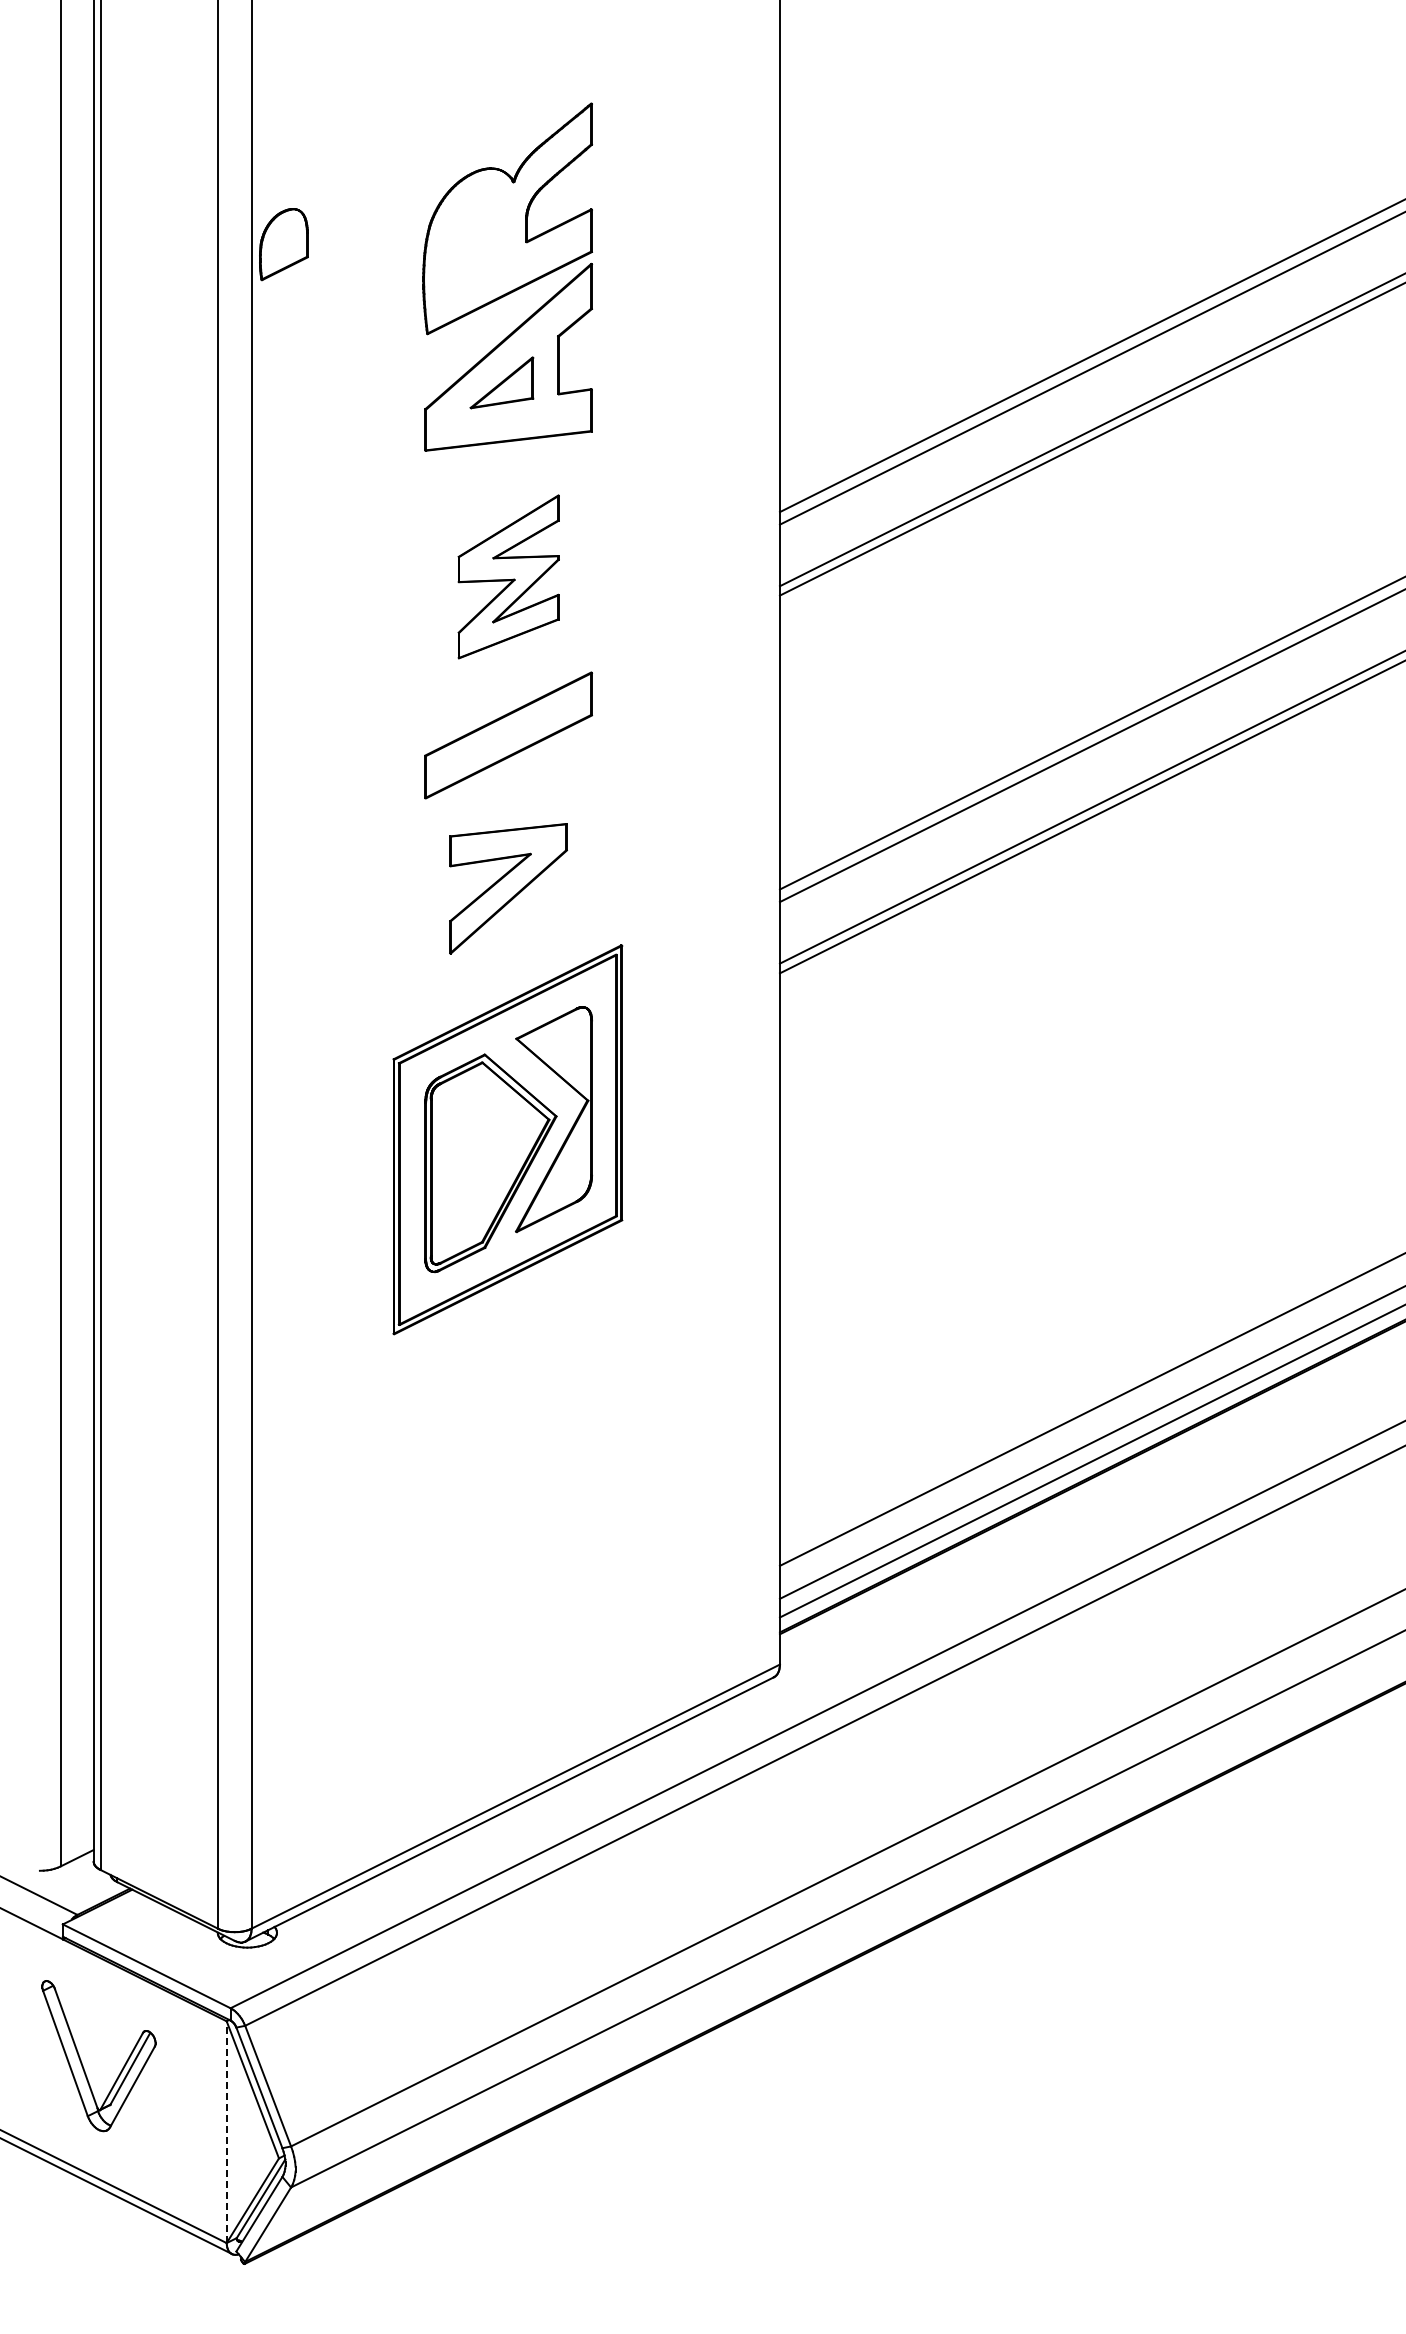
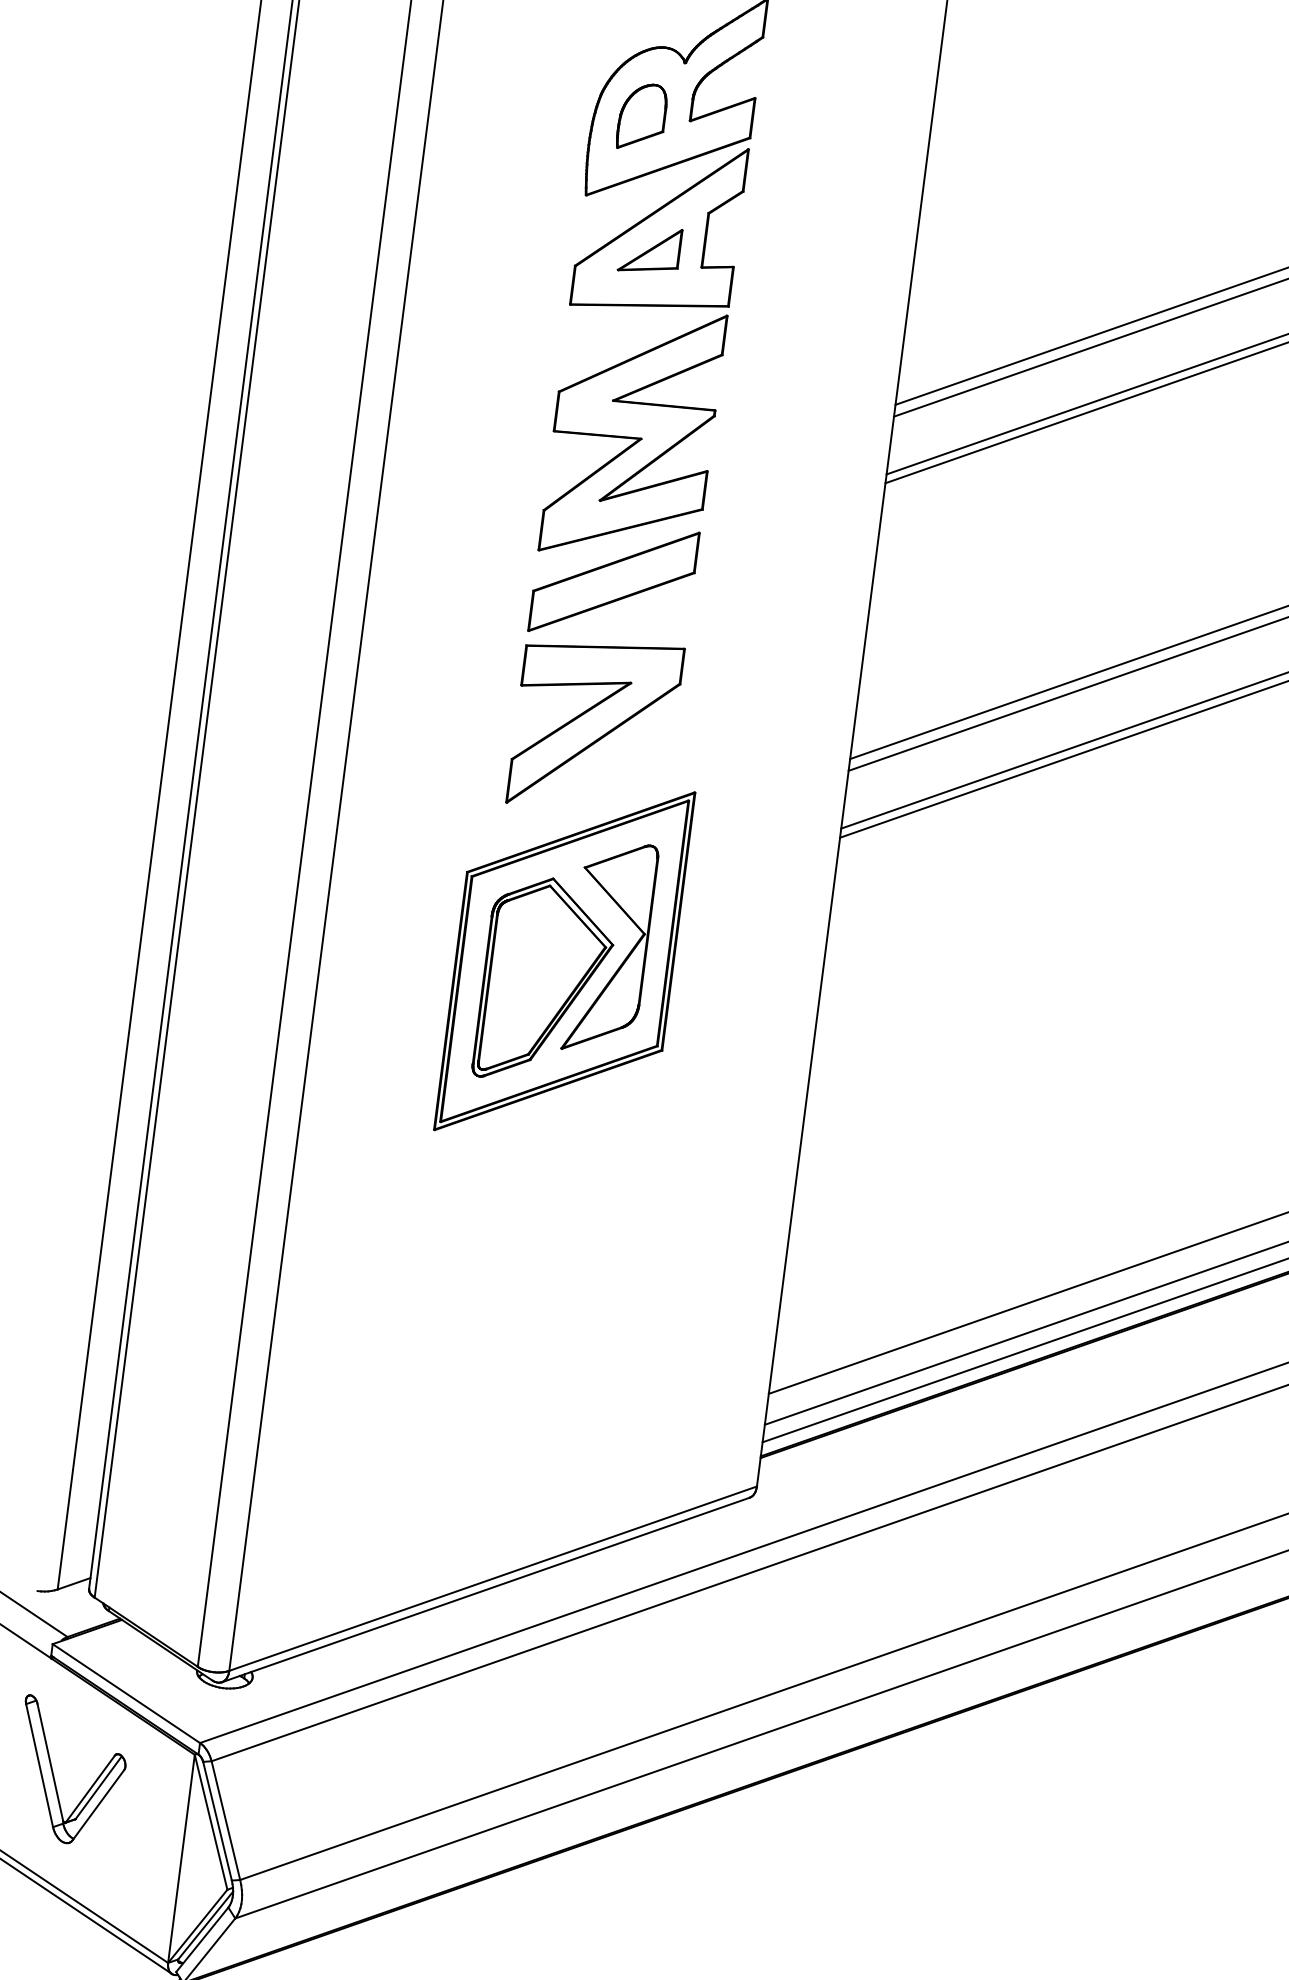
part: (283, 244) -> (641, 117), moved
part: (508, 576) -> (632, 432), size x1.67
part: (508, 888) -> (595, 725), size x1.43
line: (226, 2132) -> (181, 1859), dashed -> solid

